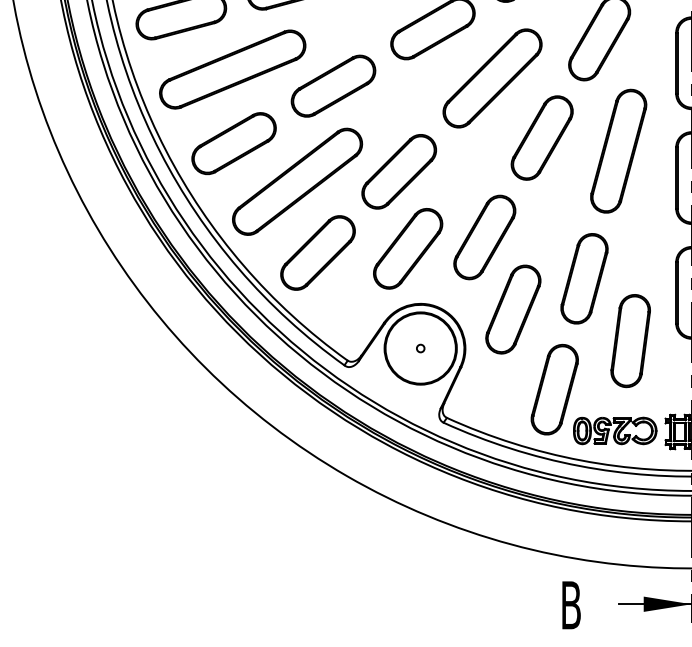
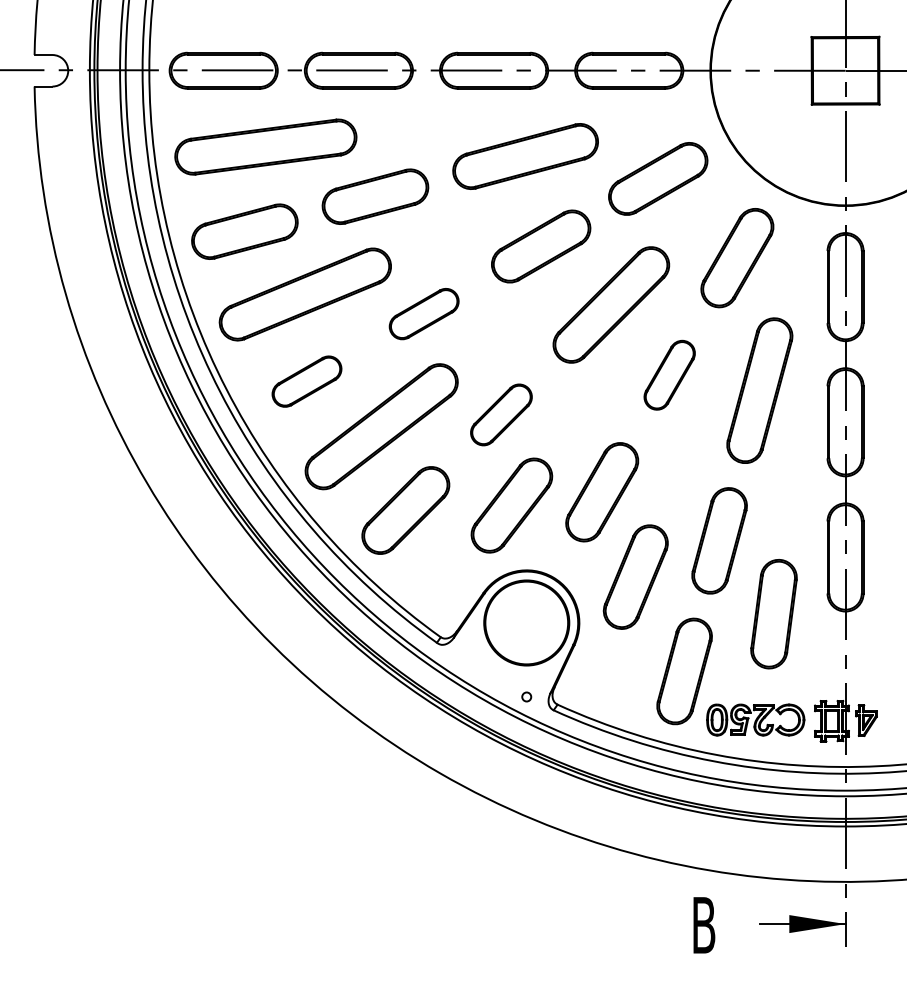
part: (333, 85) -> (424, 313), size x0.7
part: (541, 138) -> (669, 375), size x0.7
part: (233, 143) -> (306, 381), size x0.7
part: (399, 171) -> (501, 414), size x0.7
circle: (420, 348) -> (526, 696), moved

